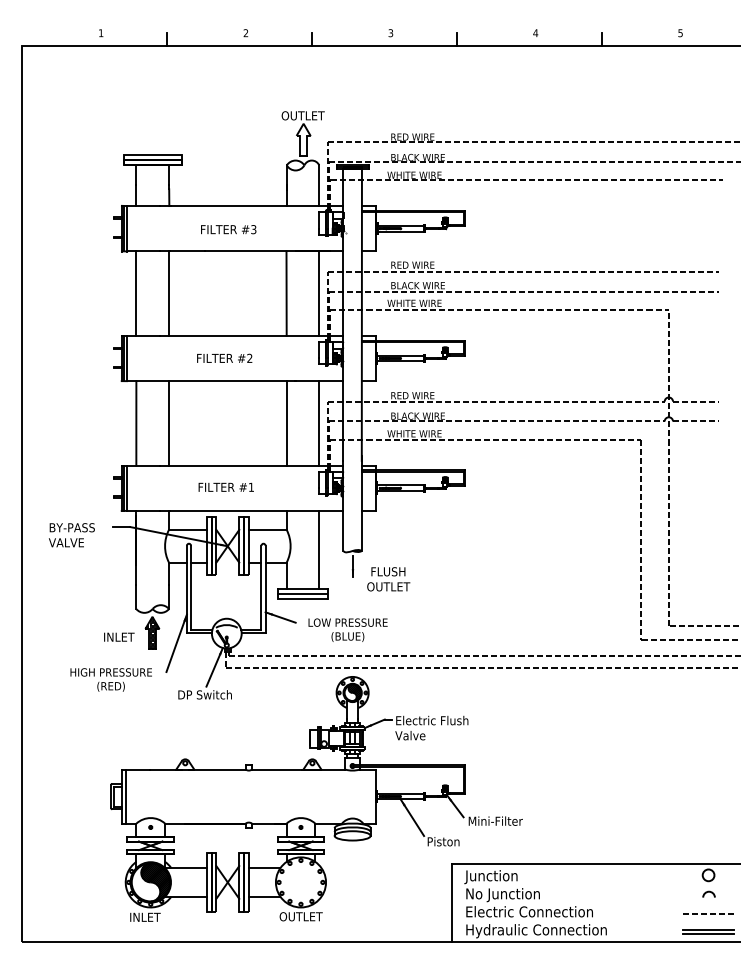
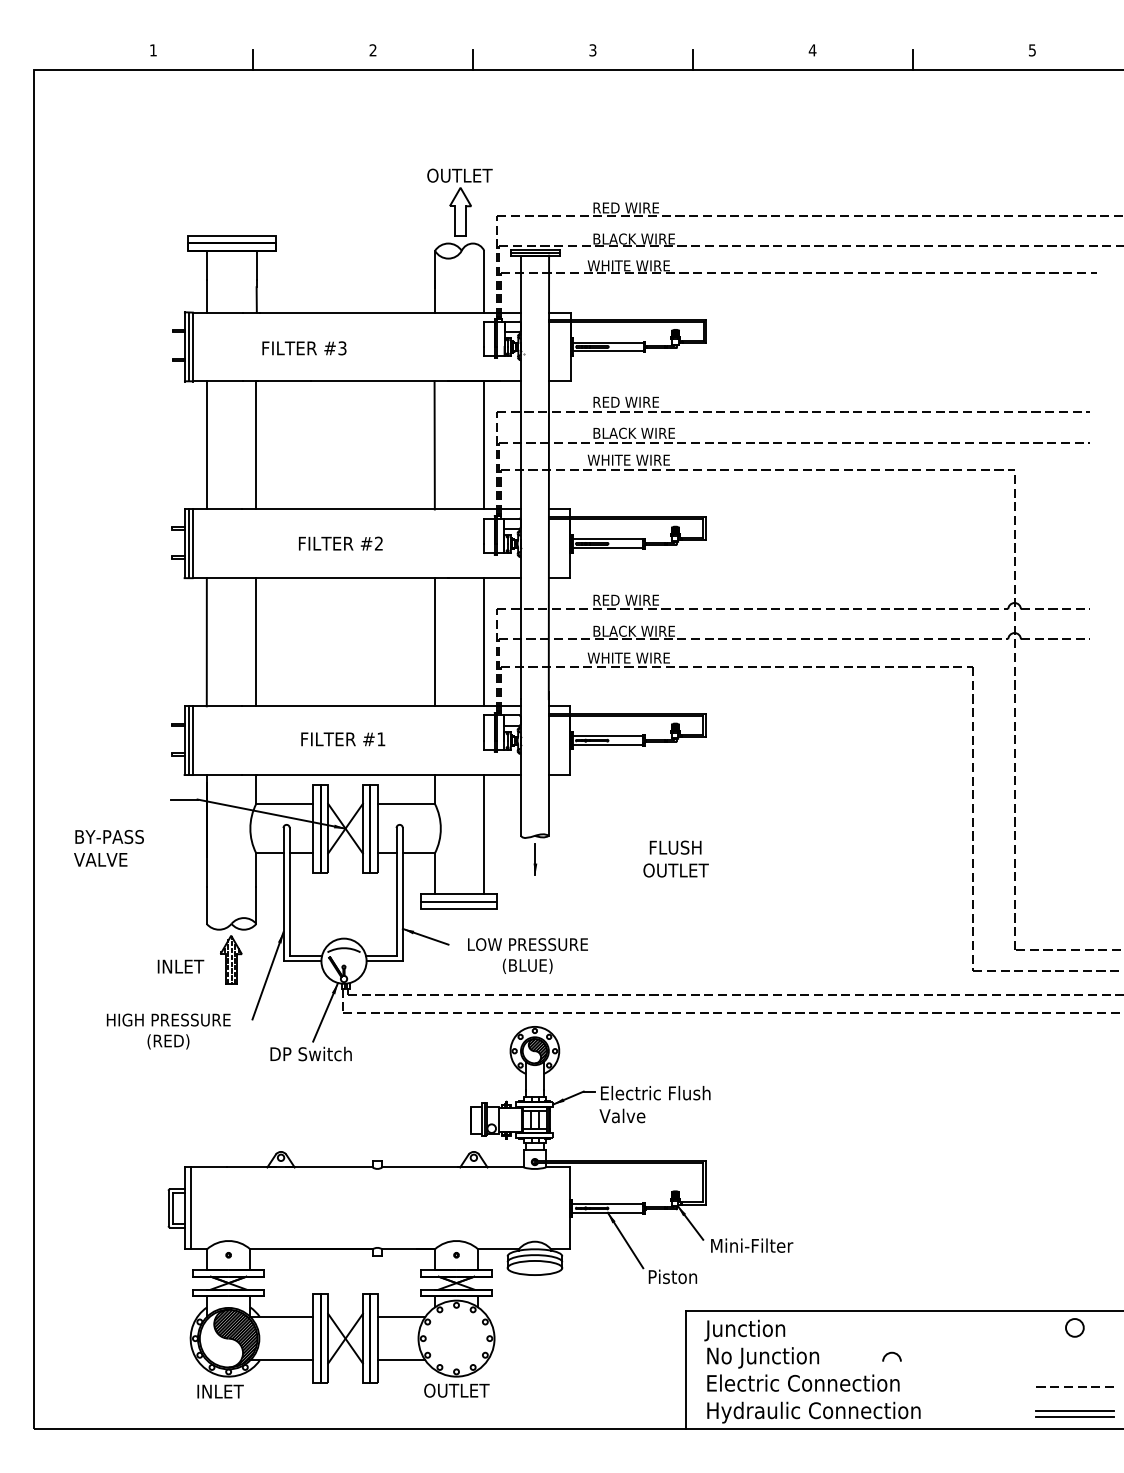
text: (228, 229) -> (304, 348), moved
text: (71, 535) -> (108, 848), moved
text: (388, 579) -> (675, 859), moved
arc: (708, 892) -> (891, 1353), moved

